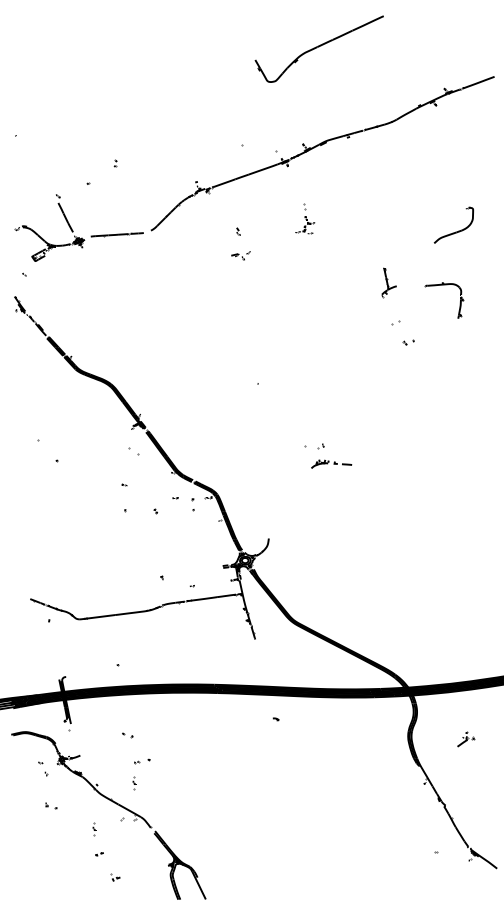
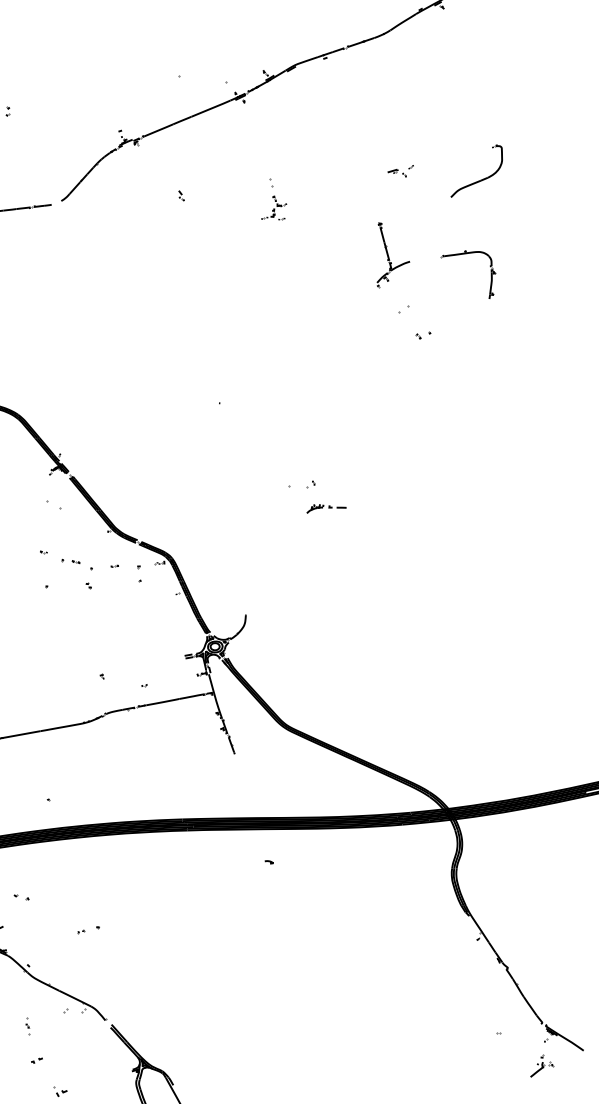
part: (305, 218) -> (273, 198), moved
part: (240, 255) -> (400, 171), moved
part: (388, 282) -> (391, 254), size x1.67
part: (331, 464) -> (326, 508), size x0.71
part: (147, 495) -> (76, 564), added
part: (127, 735) -> (21, 897), moved
part: (466, 739) -> (542, 1066), moved
part: (134, 783) -> (79, 960), removed

